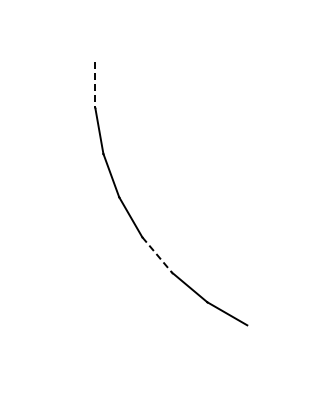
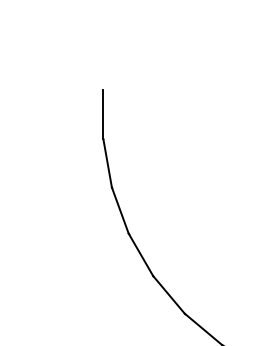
line: (95, 85) -> (103, 114), dashed -> solid
line: (157, 255) -> (169, 295), dashed -> solid

